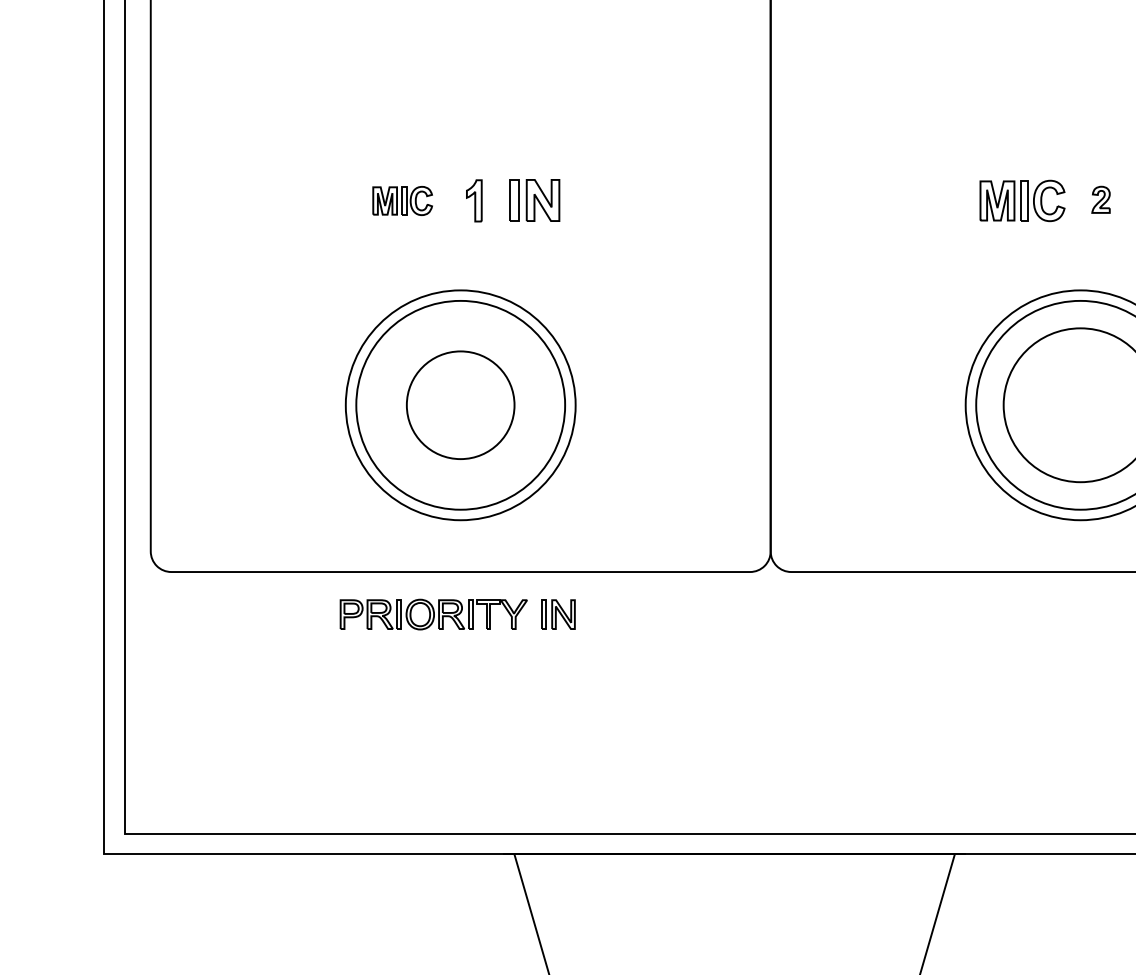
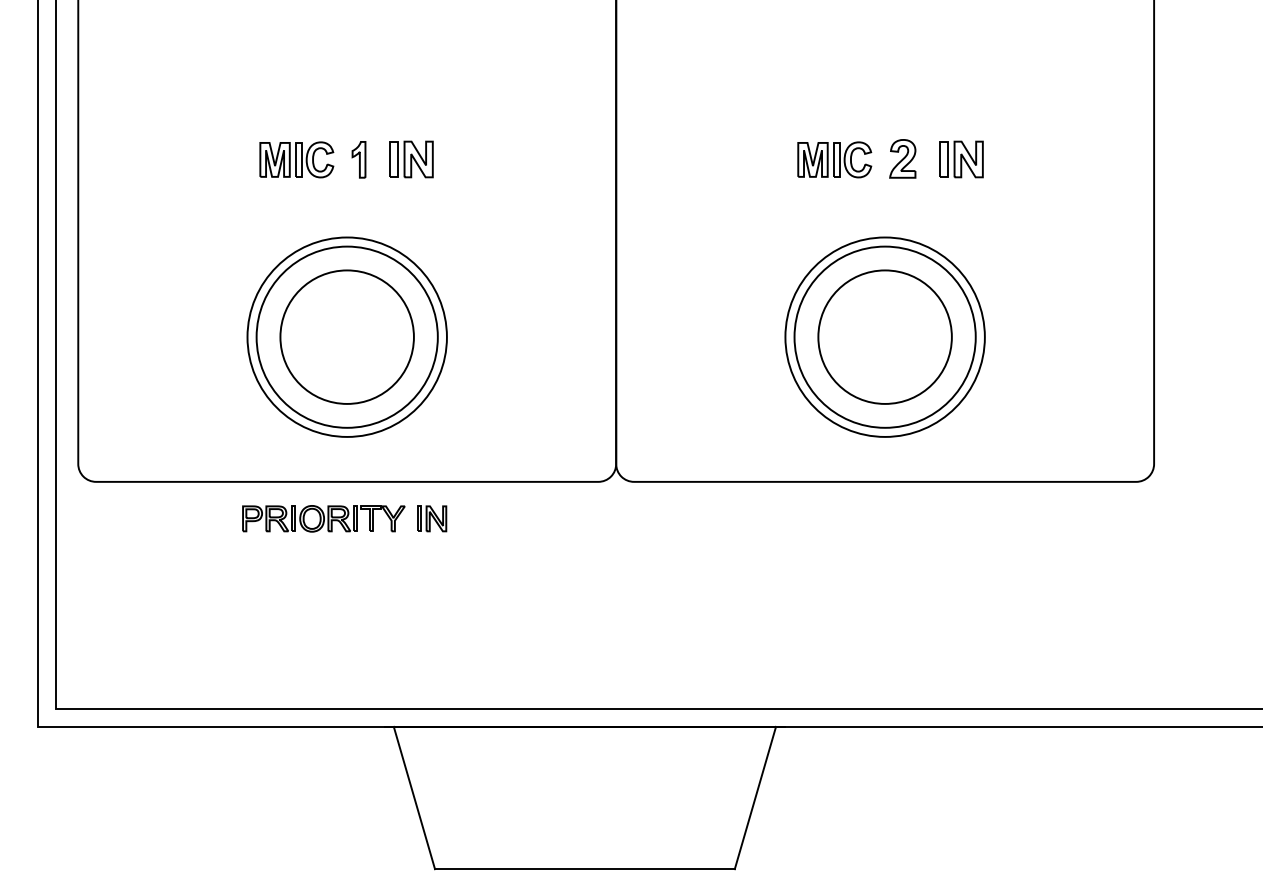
part: (1100, 199) -> (902, 158), size x1.67
part: (402, 200) -> (296, 159), size x1.43
circle: (459, 404) -> (346, 336), size x1.43

